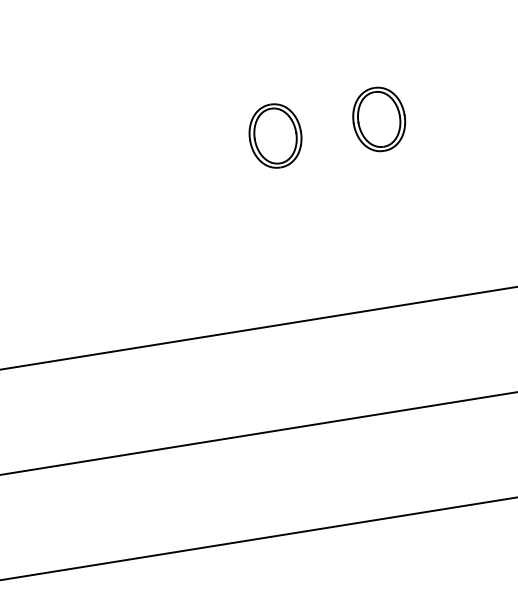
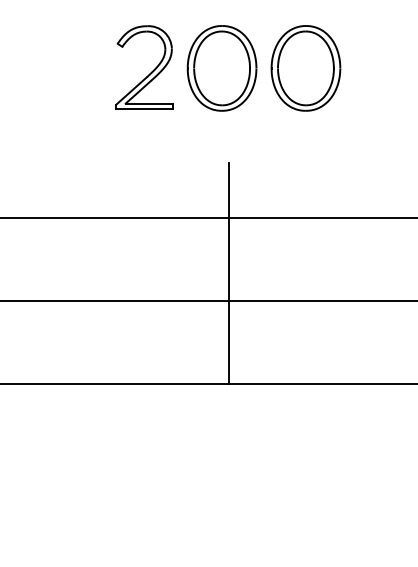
part: (378, 119) -> (305, 68), size x1.67
part: (274, 136) -> (221, 68), size x1.67
part: (187, 155) -> (150, 72), added
line: (325, 387) -> (229, 273), added

